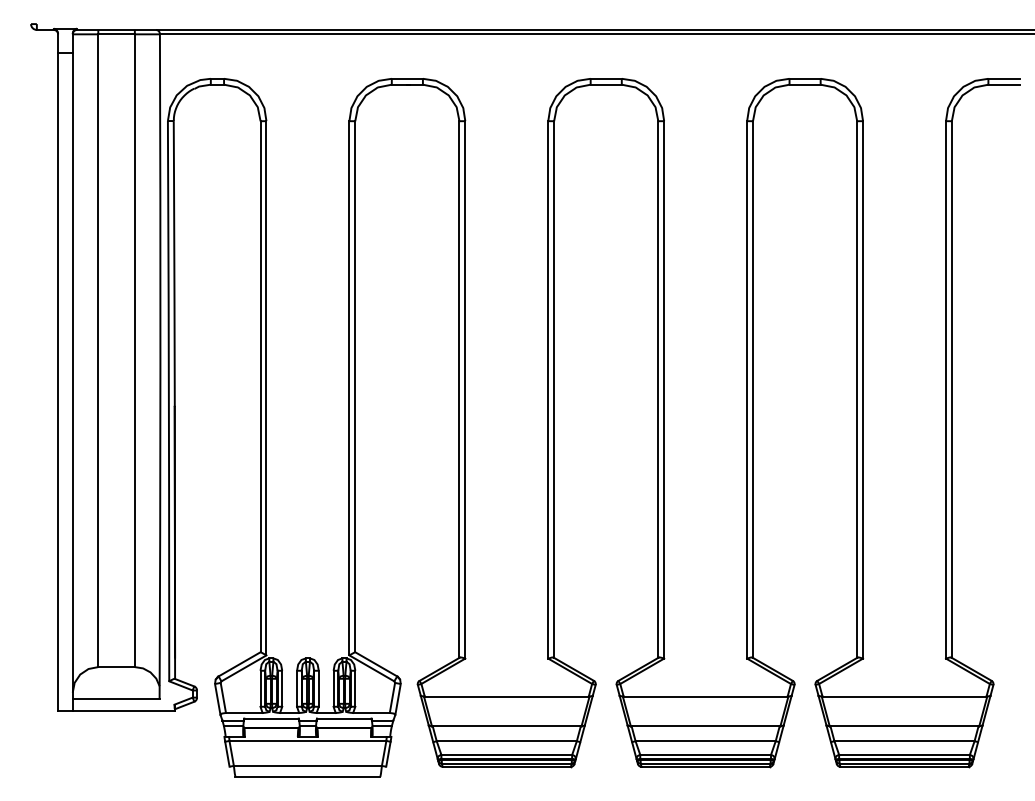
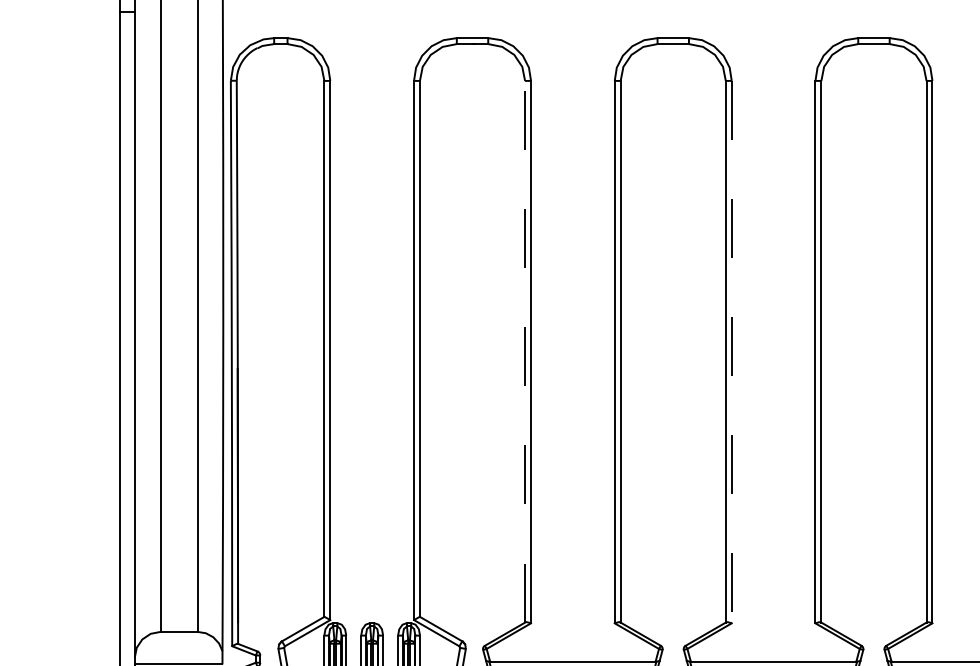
line: (459, 389) -> (525, 351), solid -> dashed
line: (664, 389) -> (732, 351), solid -> dashed

